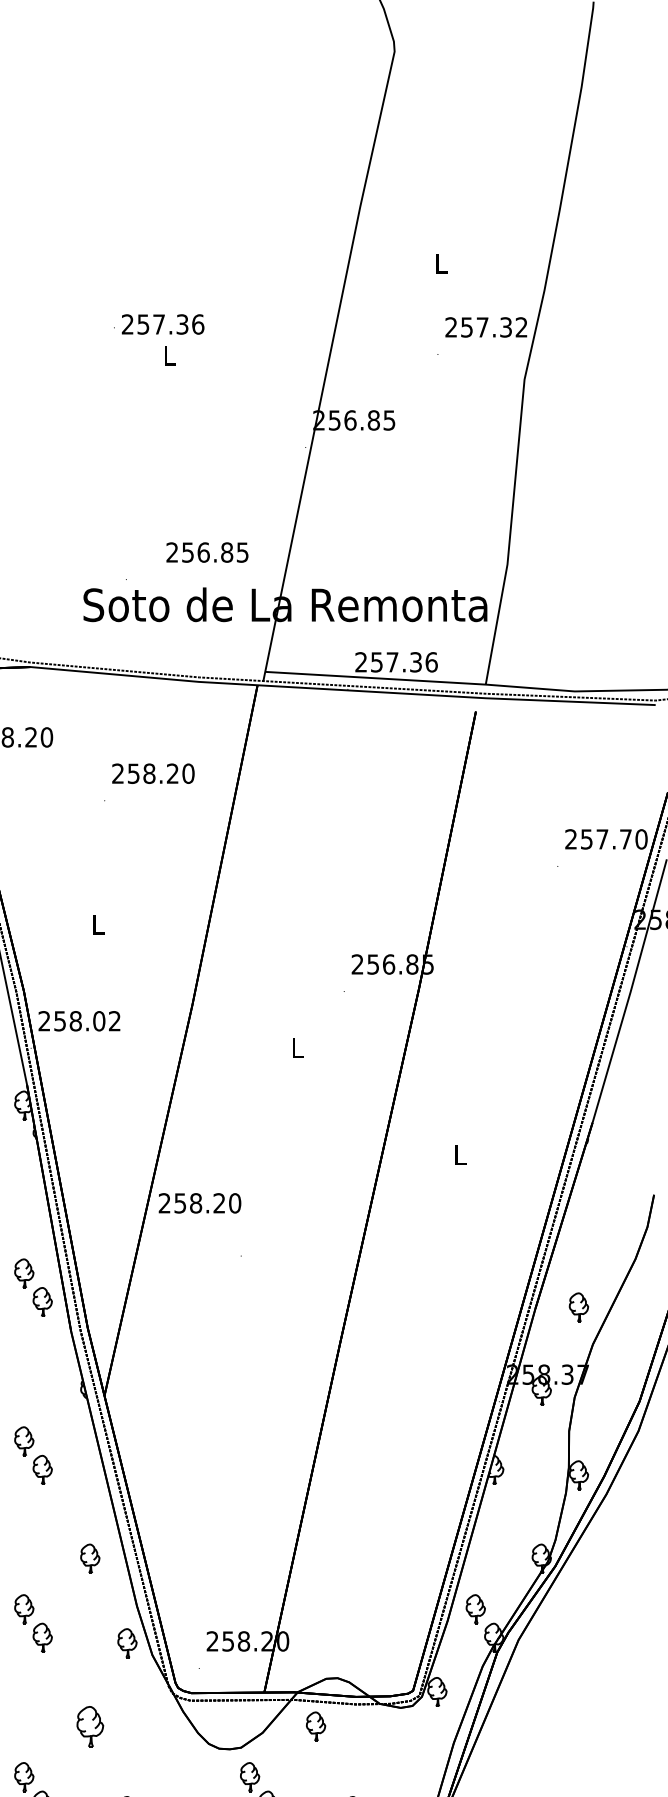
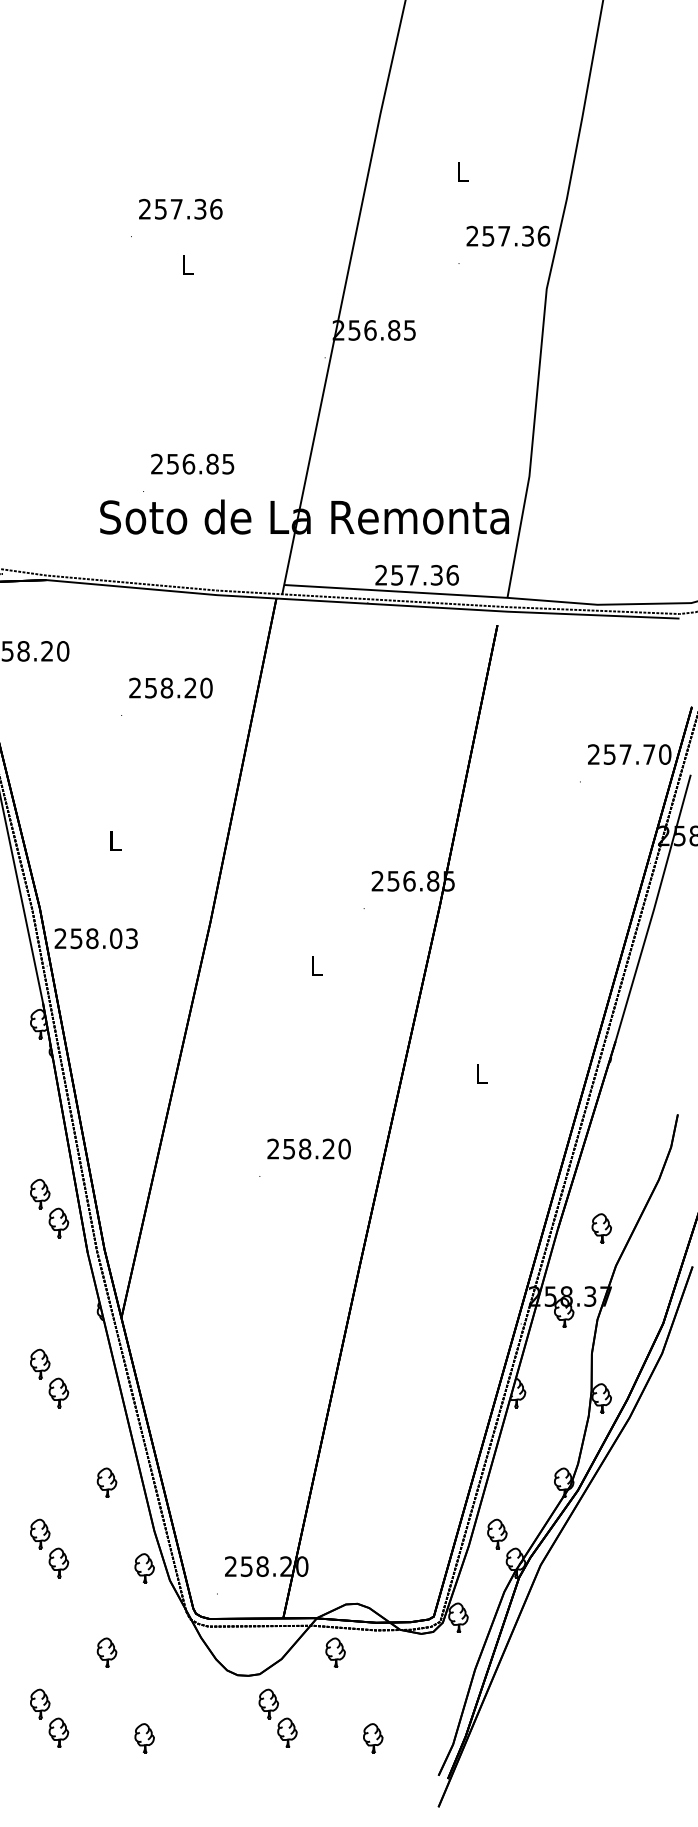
text: (162, 323) -> (180, 208), moved
text: (521, 326) -> (543, 235), 257.32 -> 257.36
text: (207, 551) -> (192, 463), moved
text: (114, 1021) -> (131, 938), 258.02 -> 258.03
text: (199, 1202) -> (308, 1148), moved
part: (89, 1726) -> (106, 1652), size x0.71

